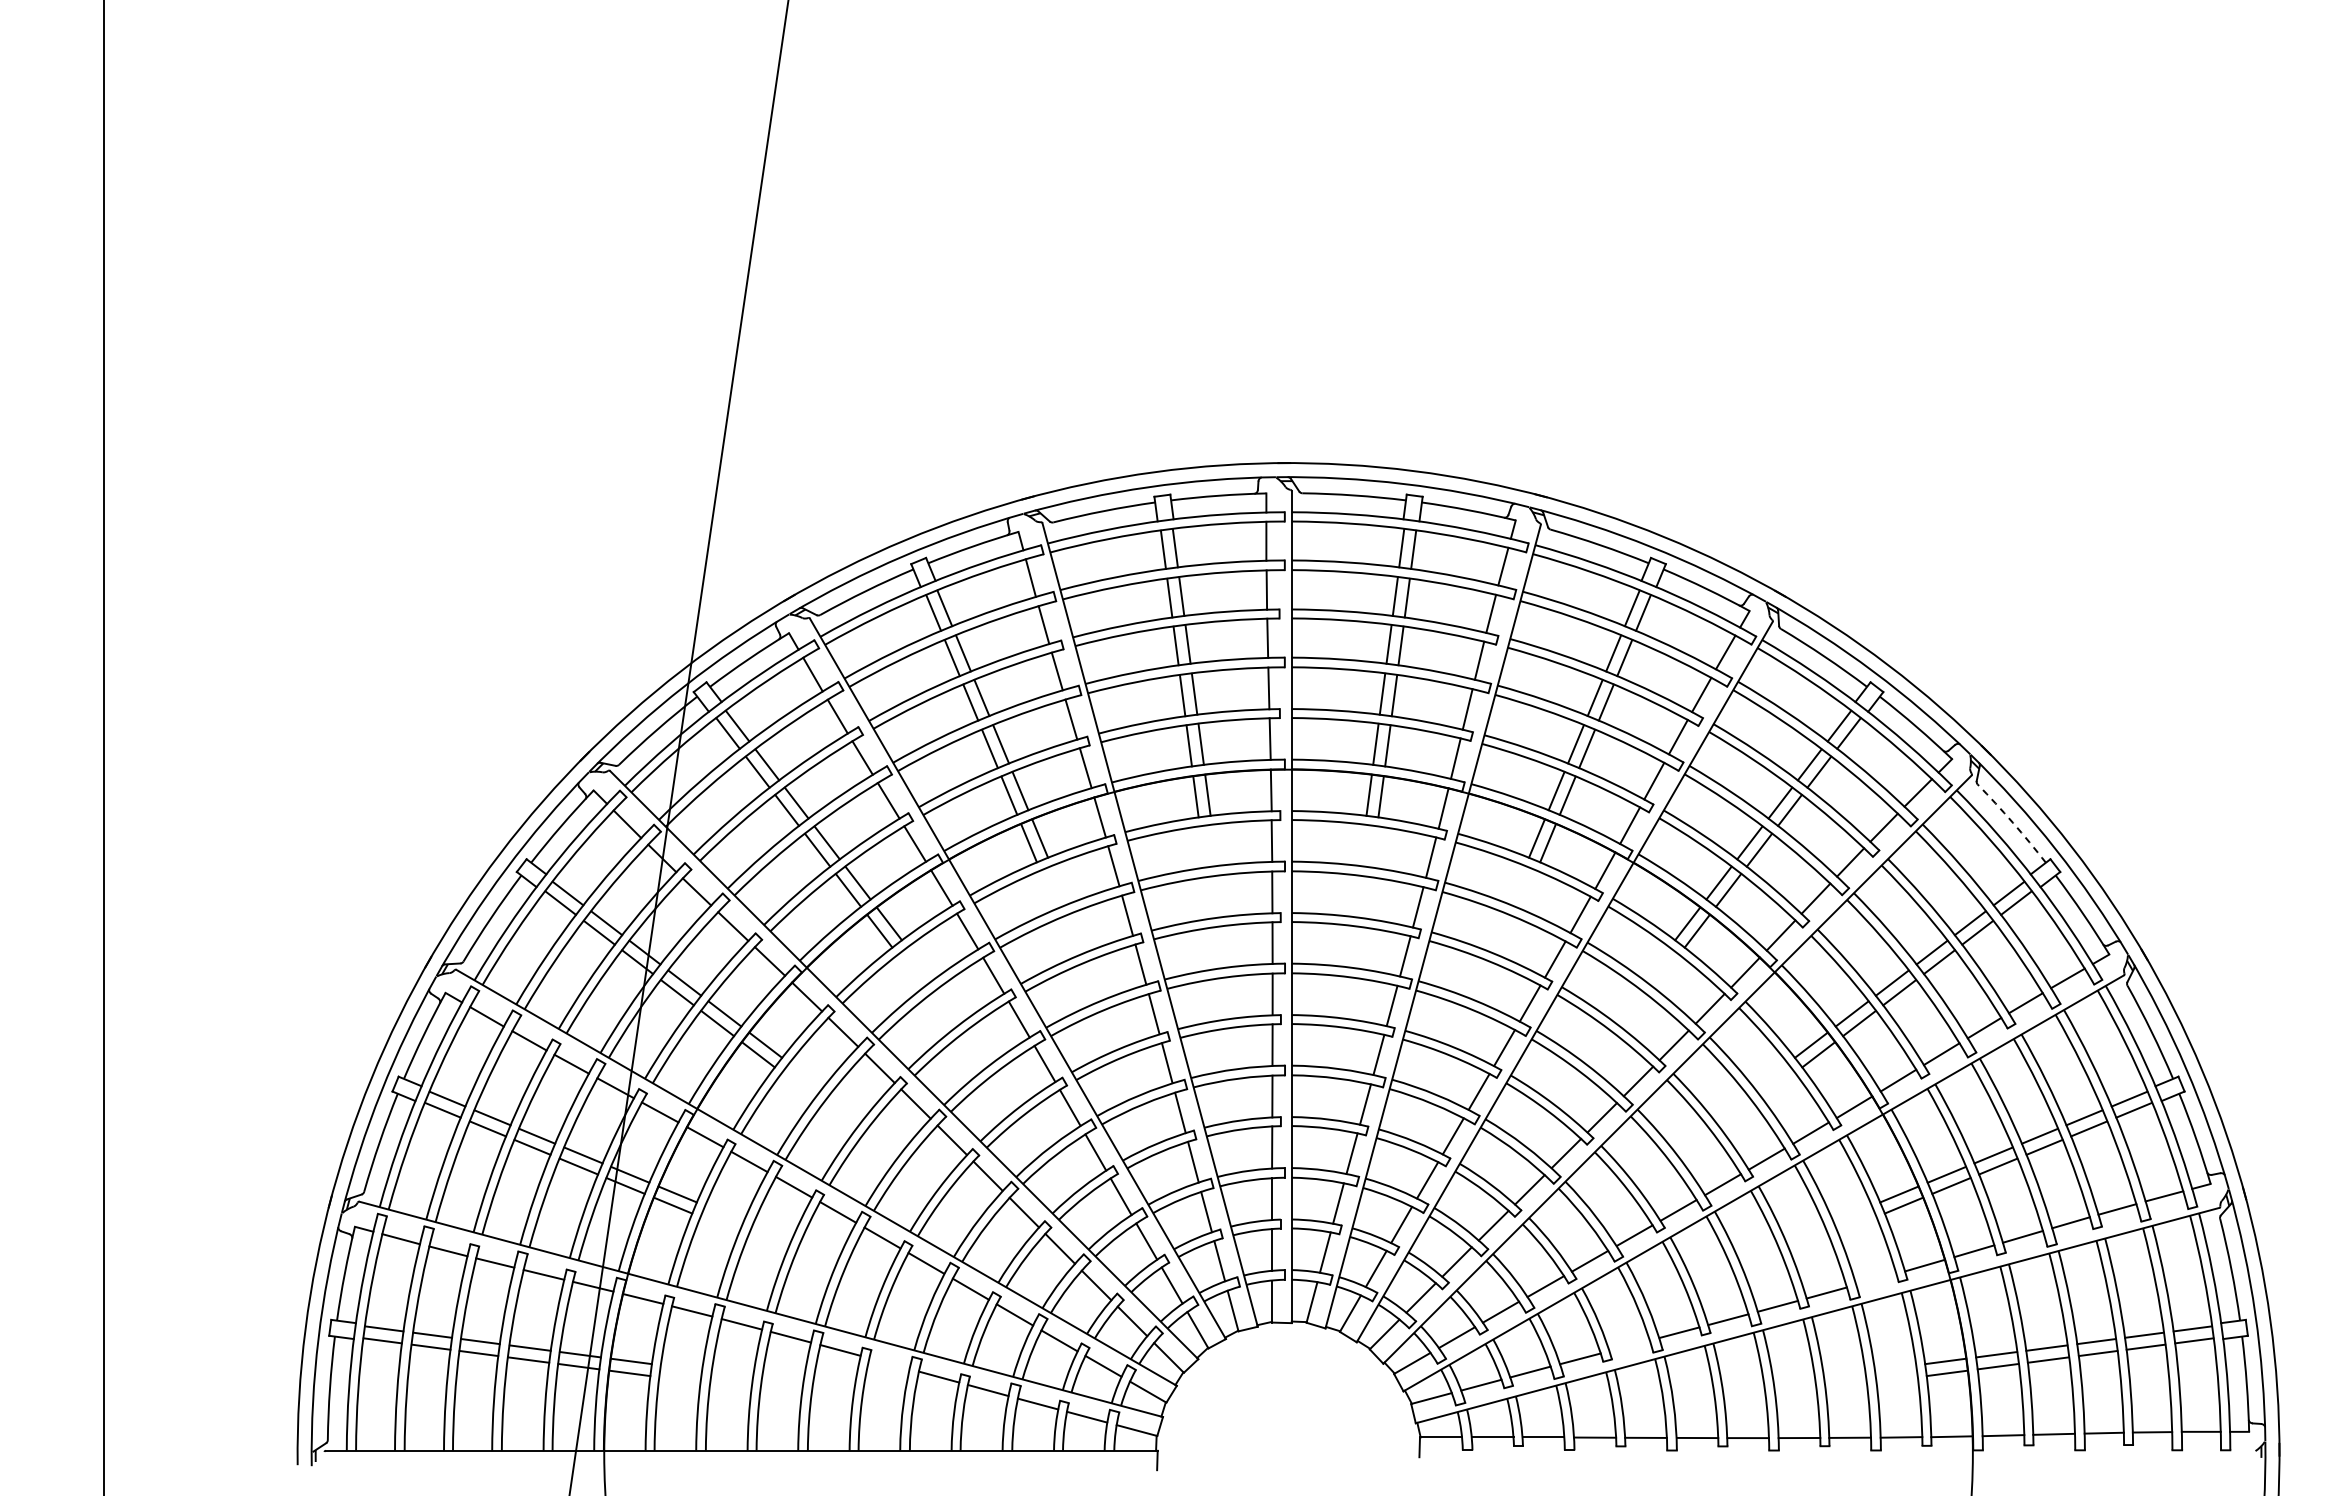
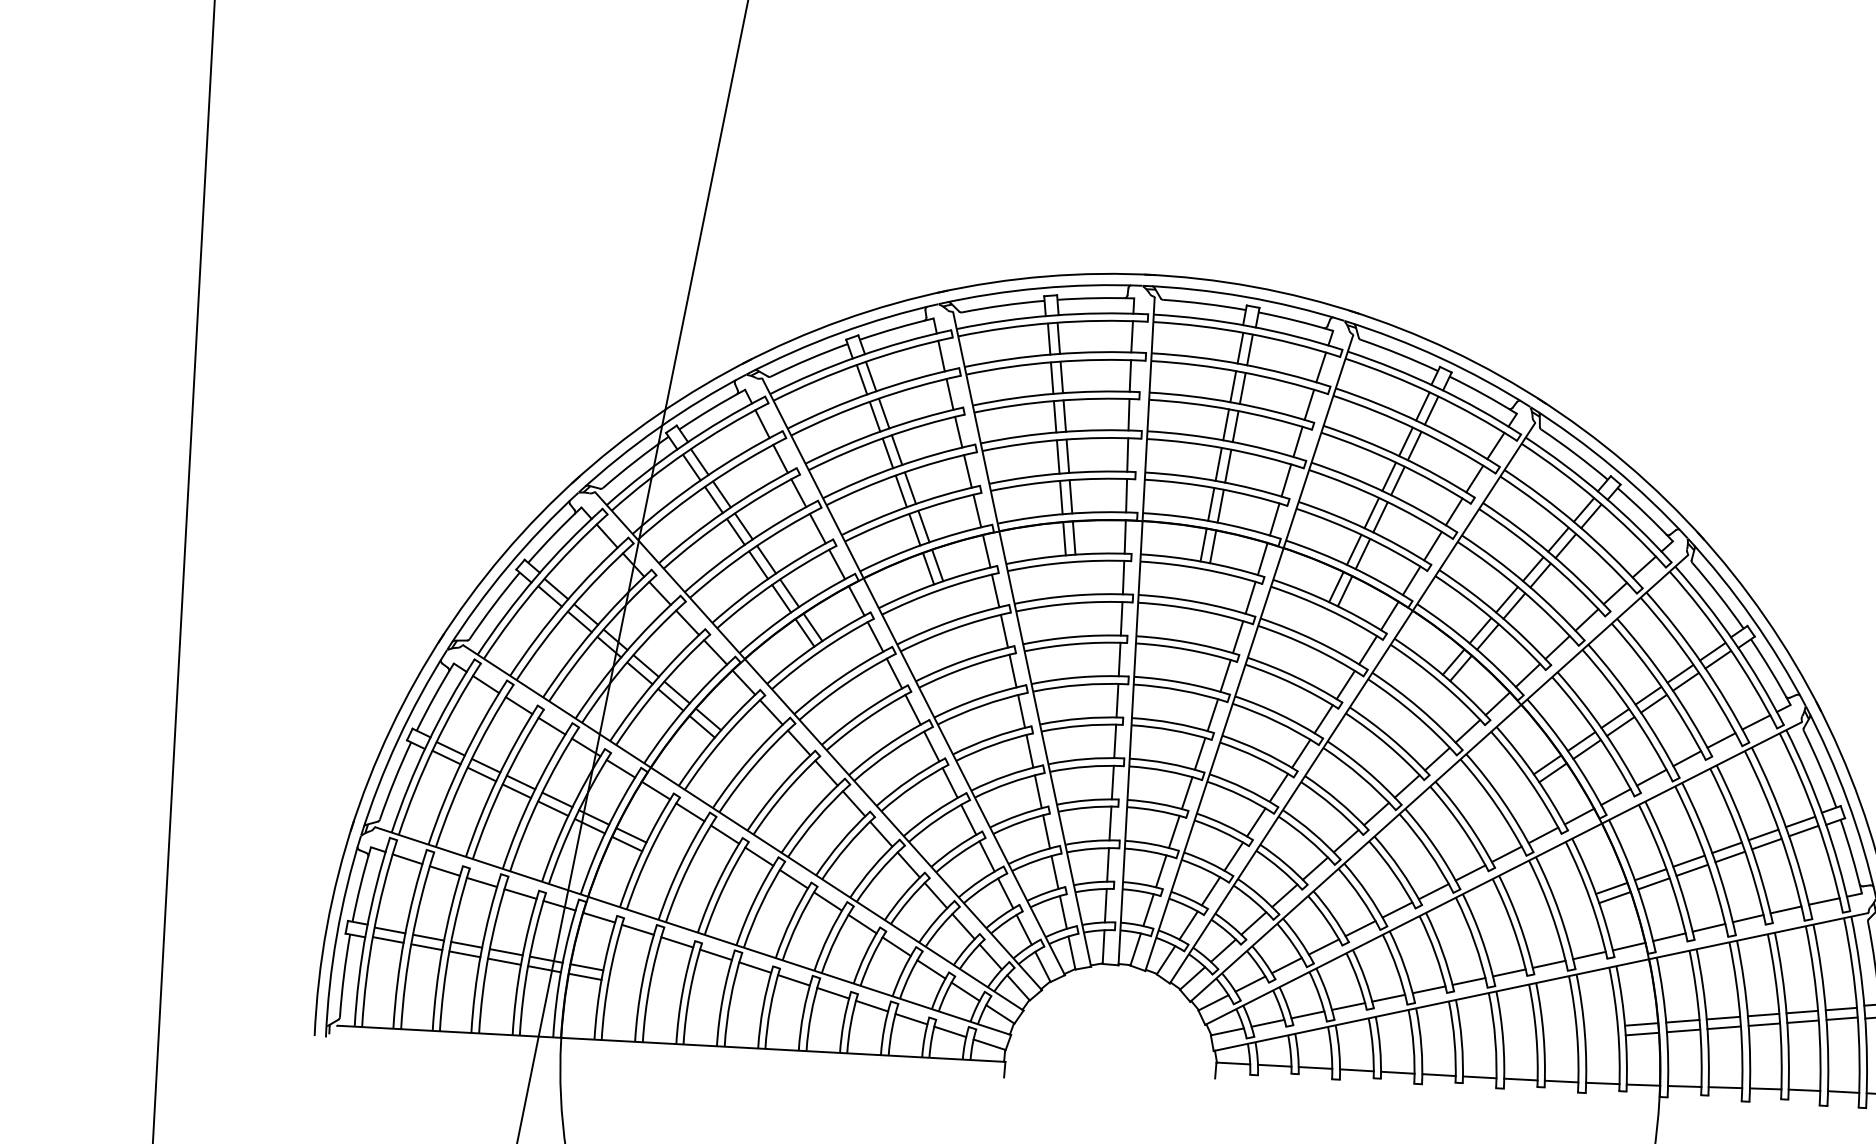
arc: (2012, 822) -> (1718, 594), dashed -> solid
line: (1876, 1279) -> (1589, 955), added
line: (1629, 1345) -> (1388, 997), added
line: (889, 1363) -> (793, 980), added

